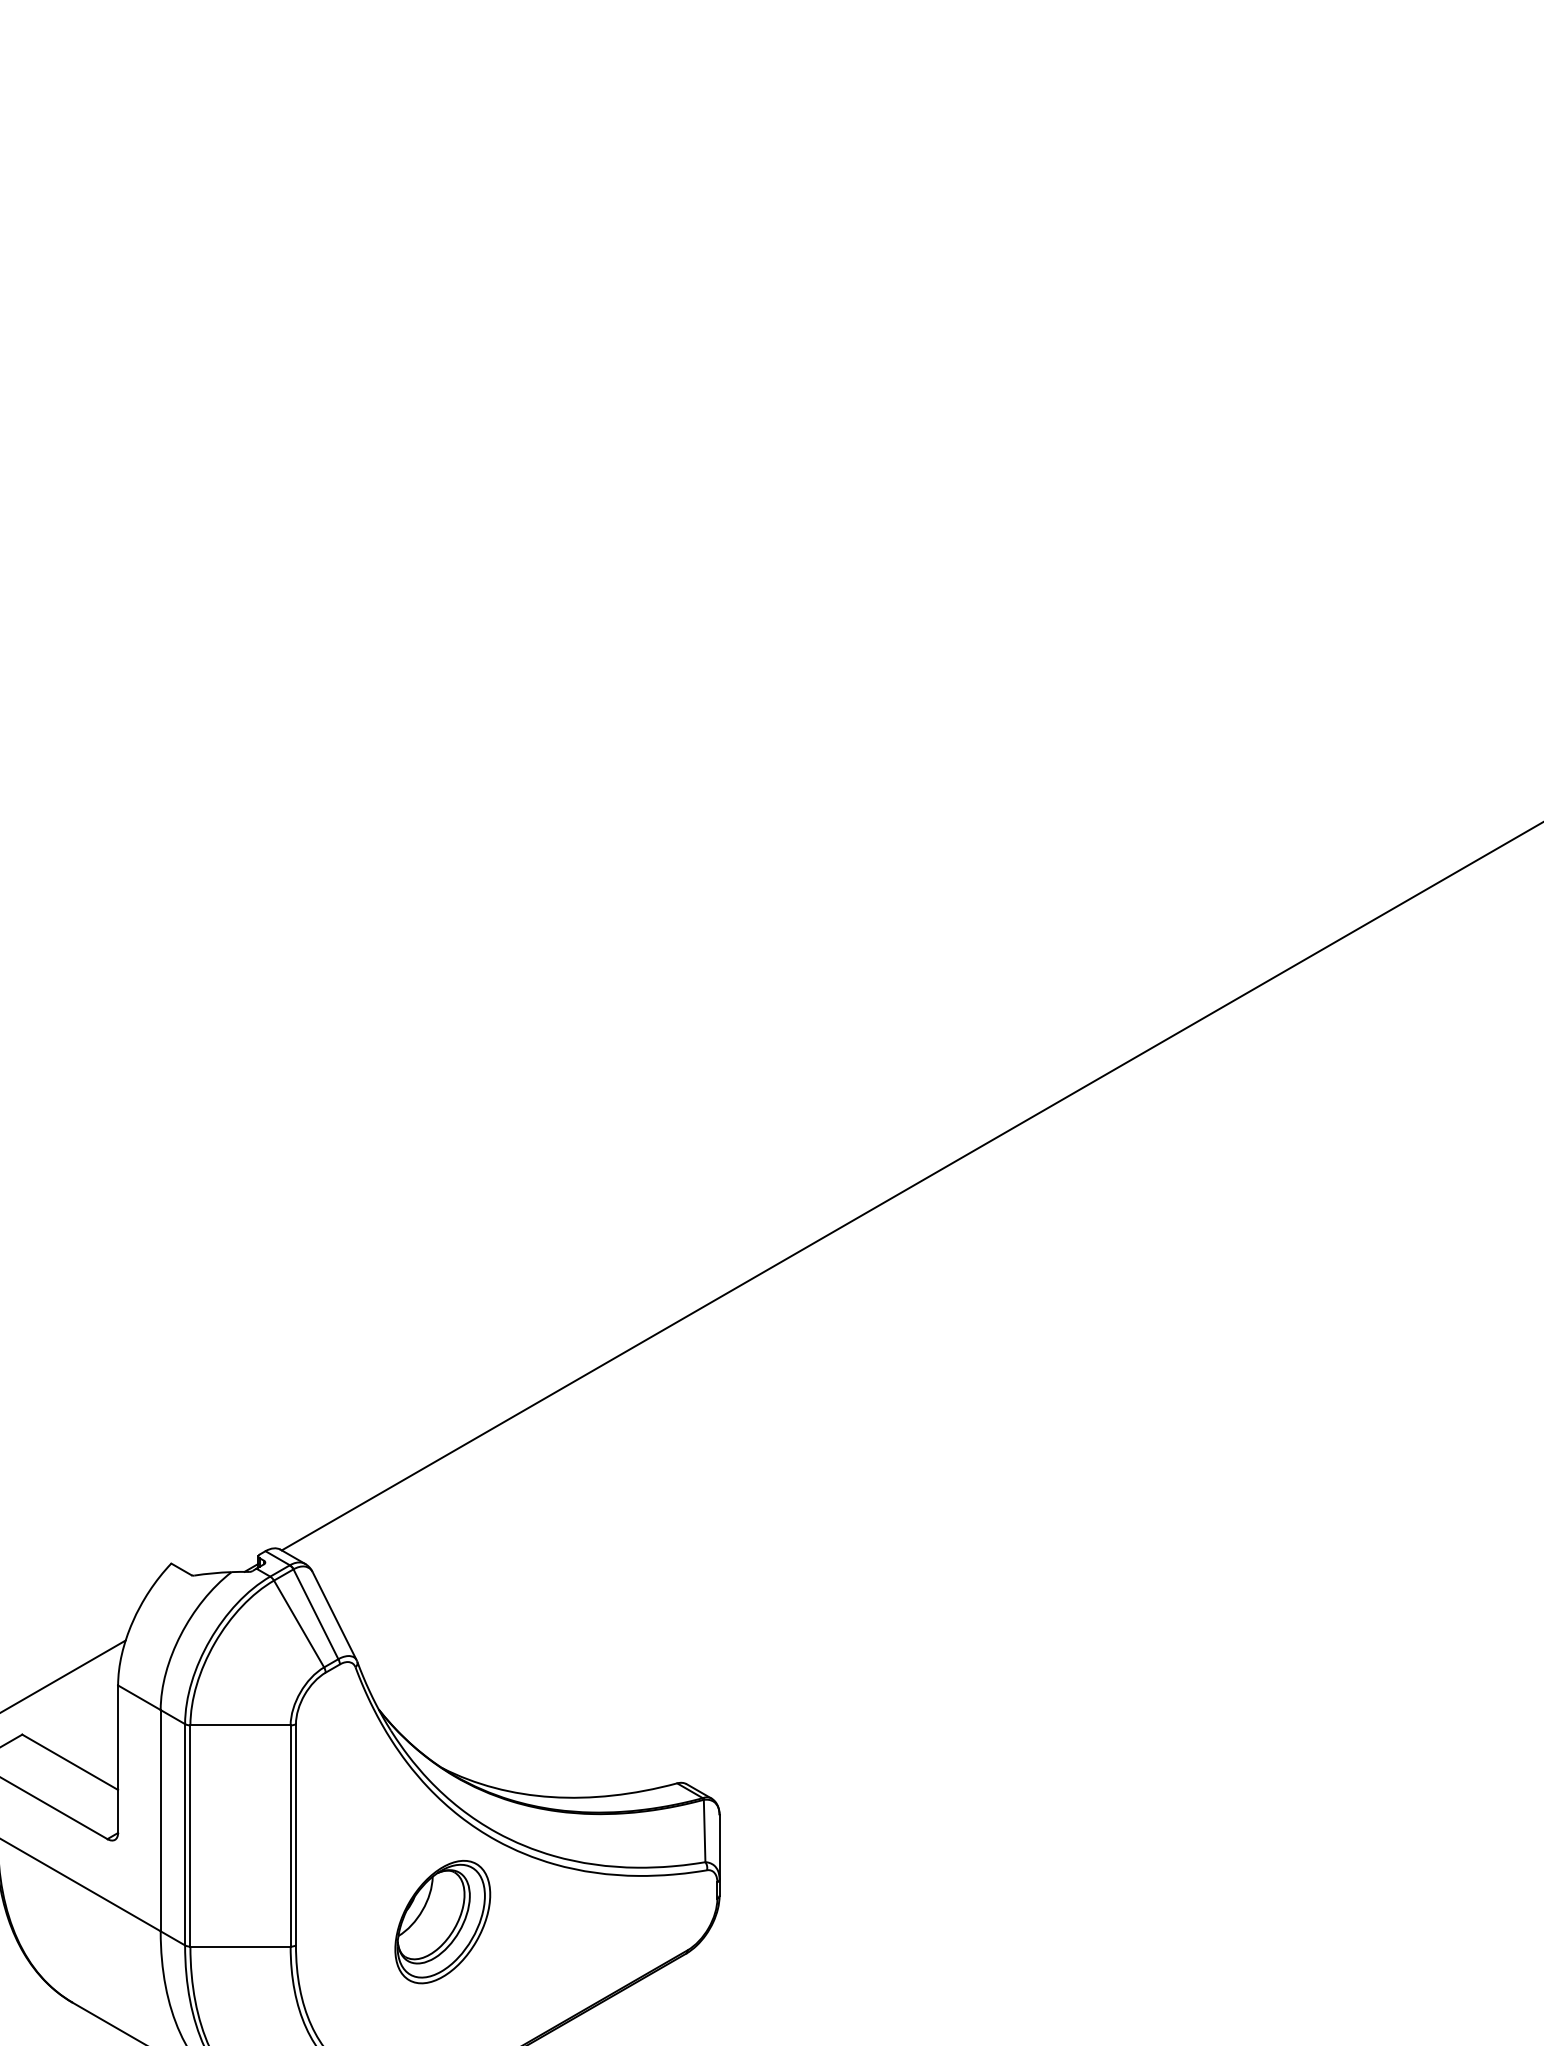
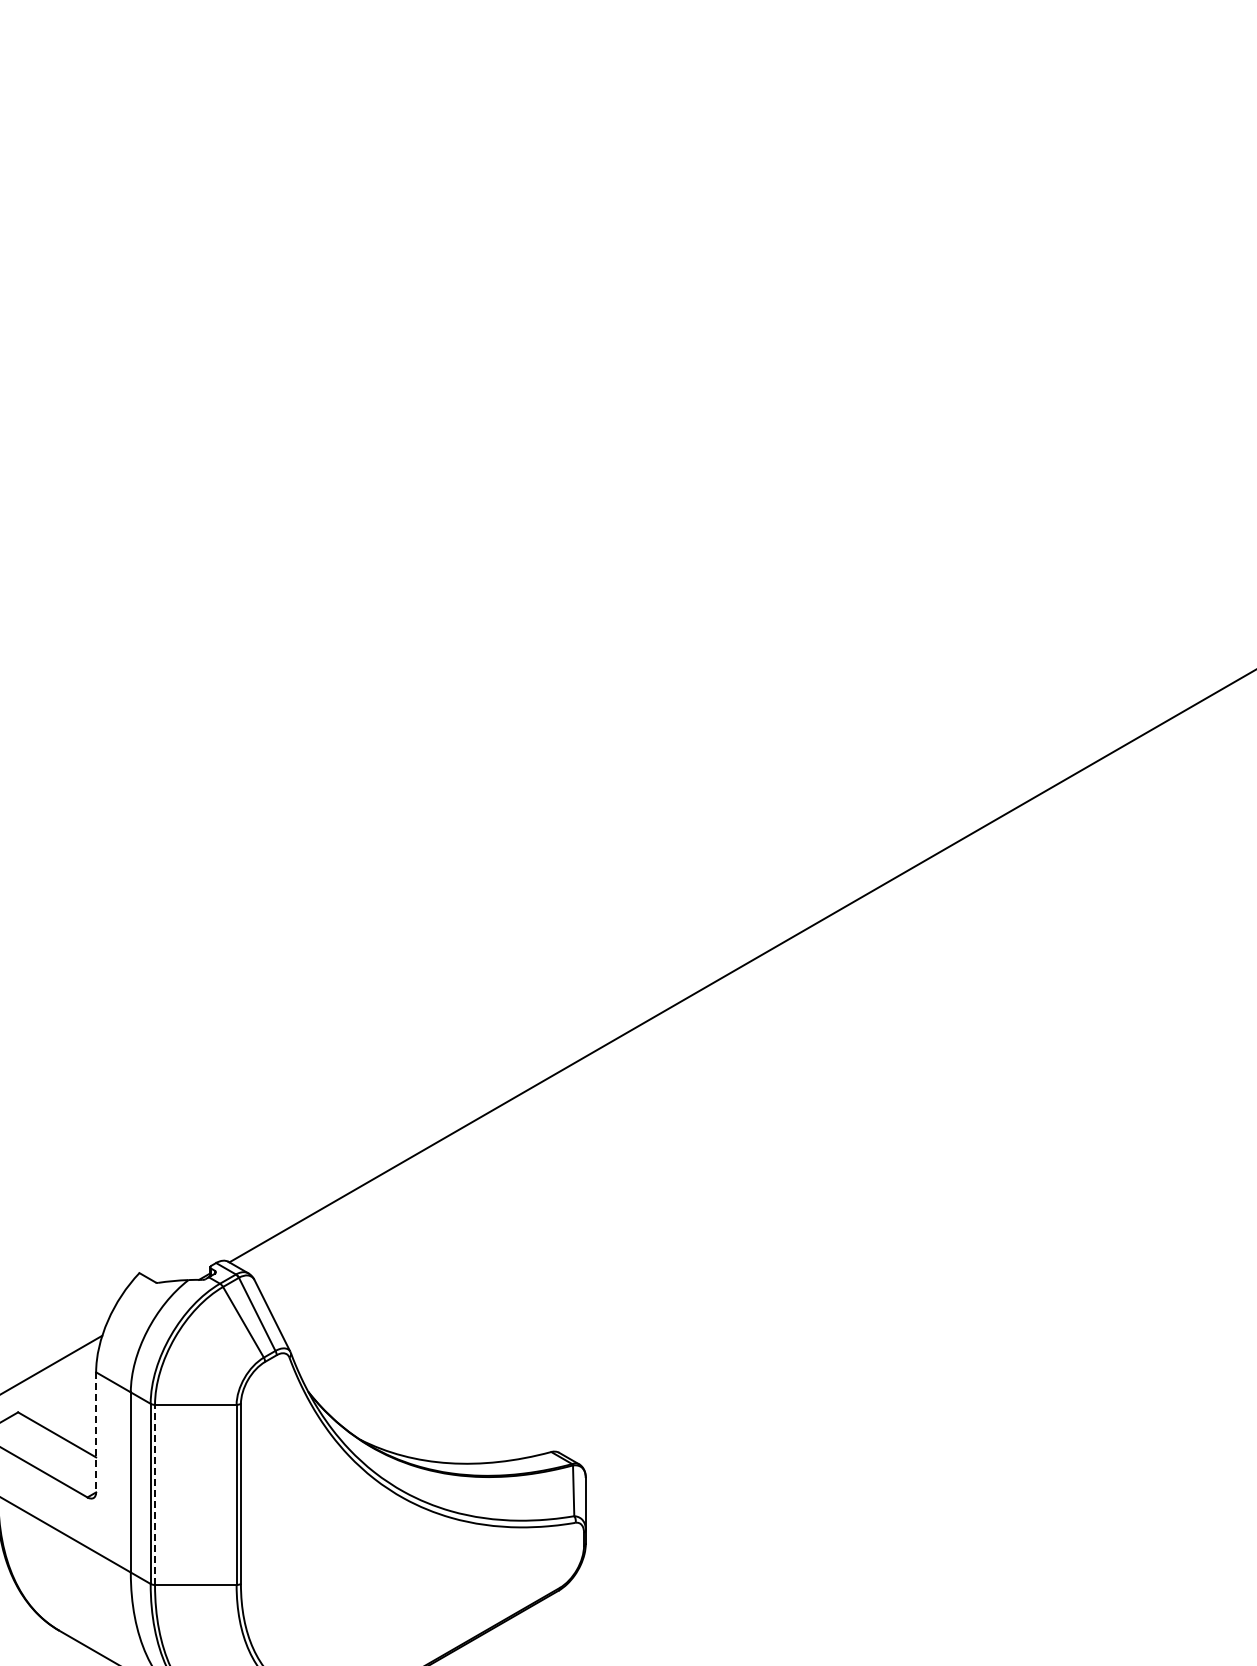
line: (118, 1759) -> (96, 1432), solid -> dashed
line: (191, 1835) -> (155, 1494), solid -> dashed
part: (442, 1921) -> (360, 1564), removed

